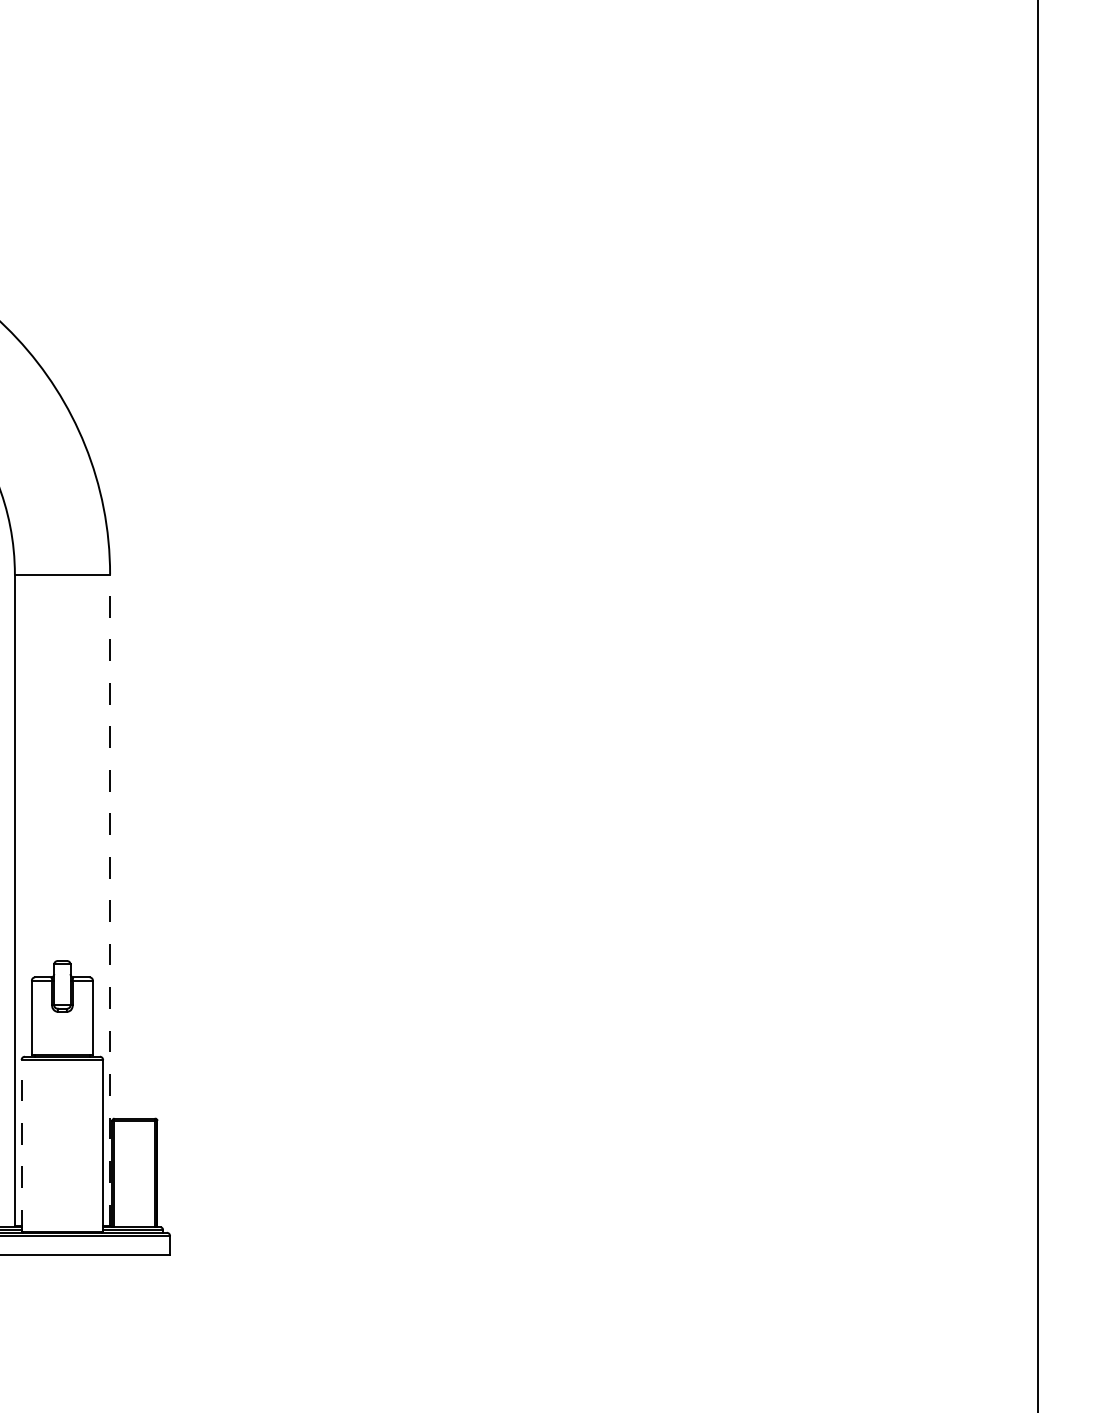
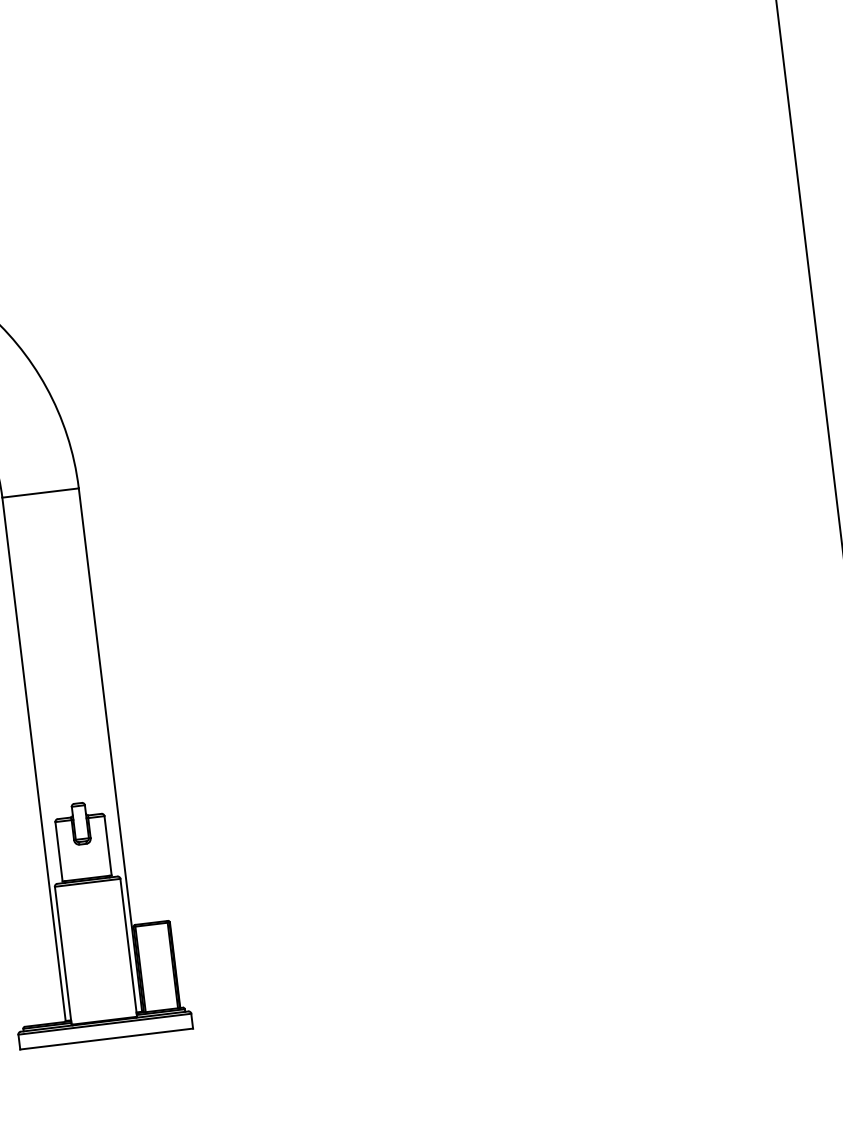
line: (110, 900) -> (110, 750), dashed -> solid
line: (21, 1145) -> (63, 955), dashed -> solid

